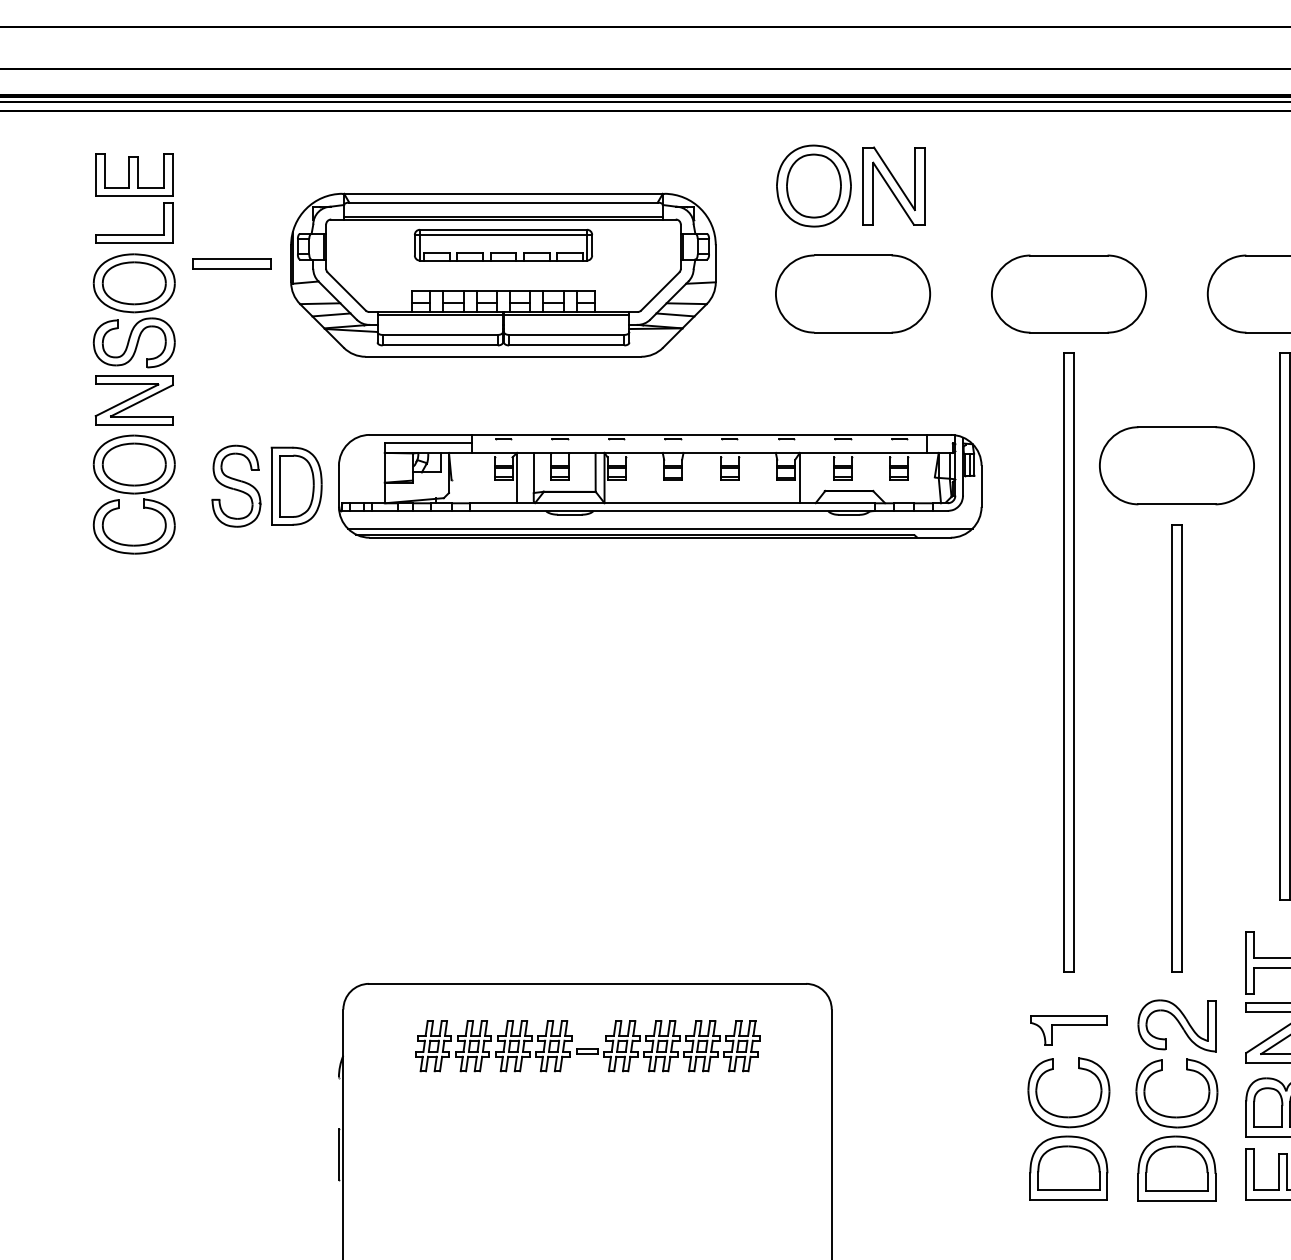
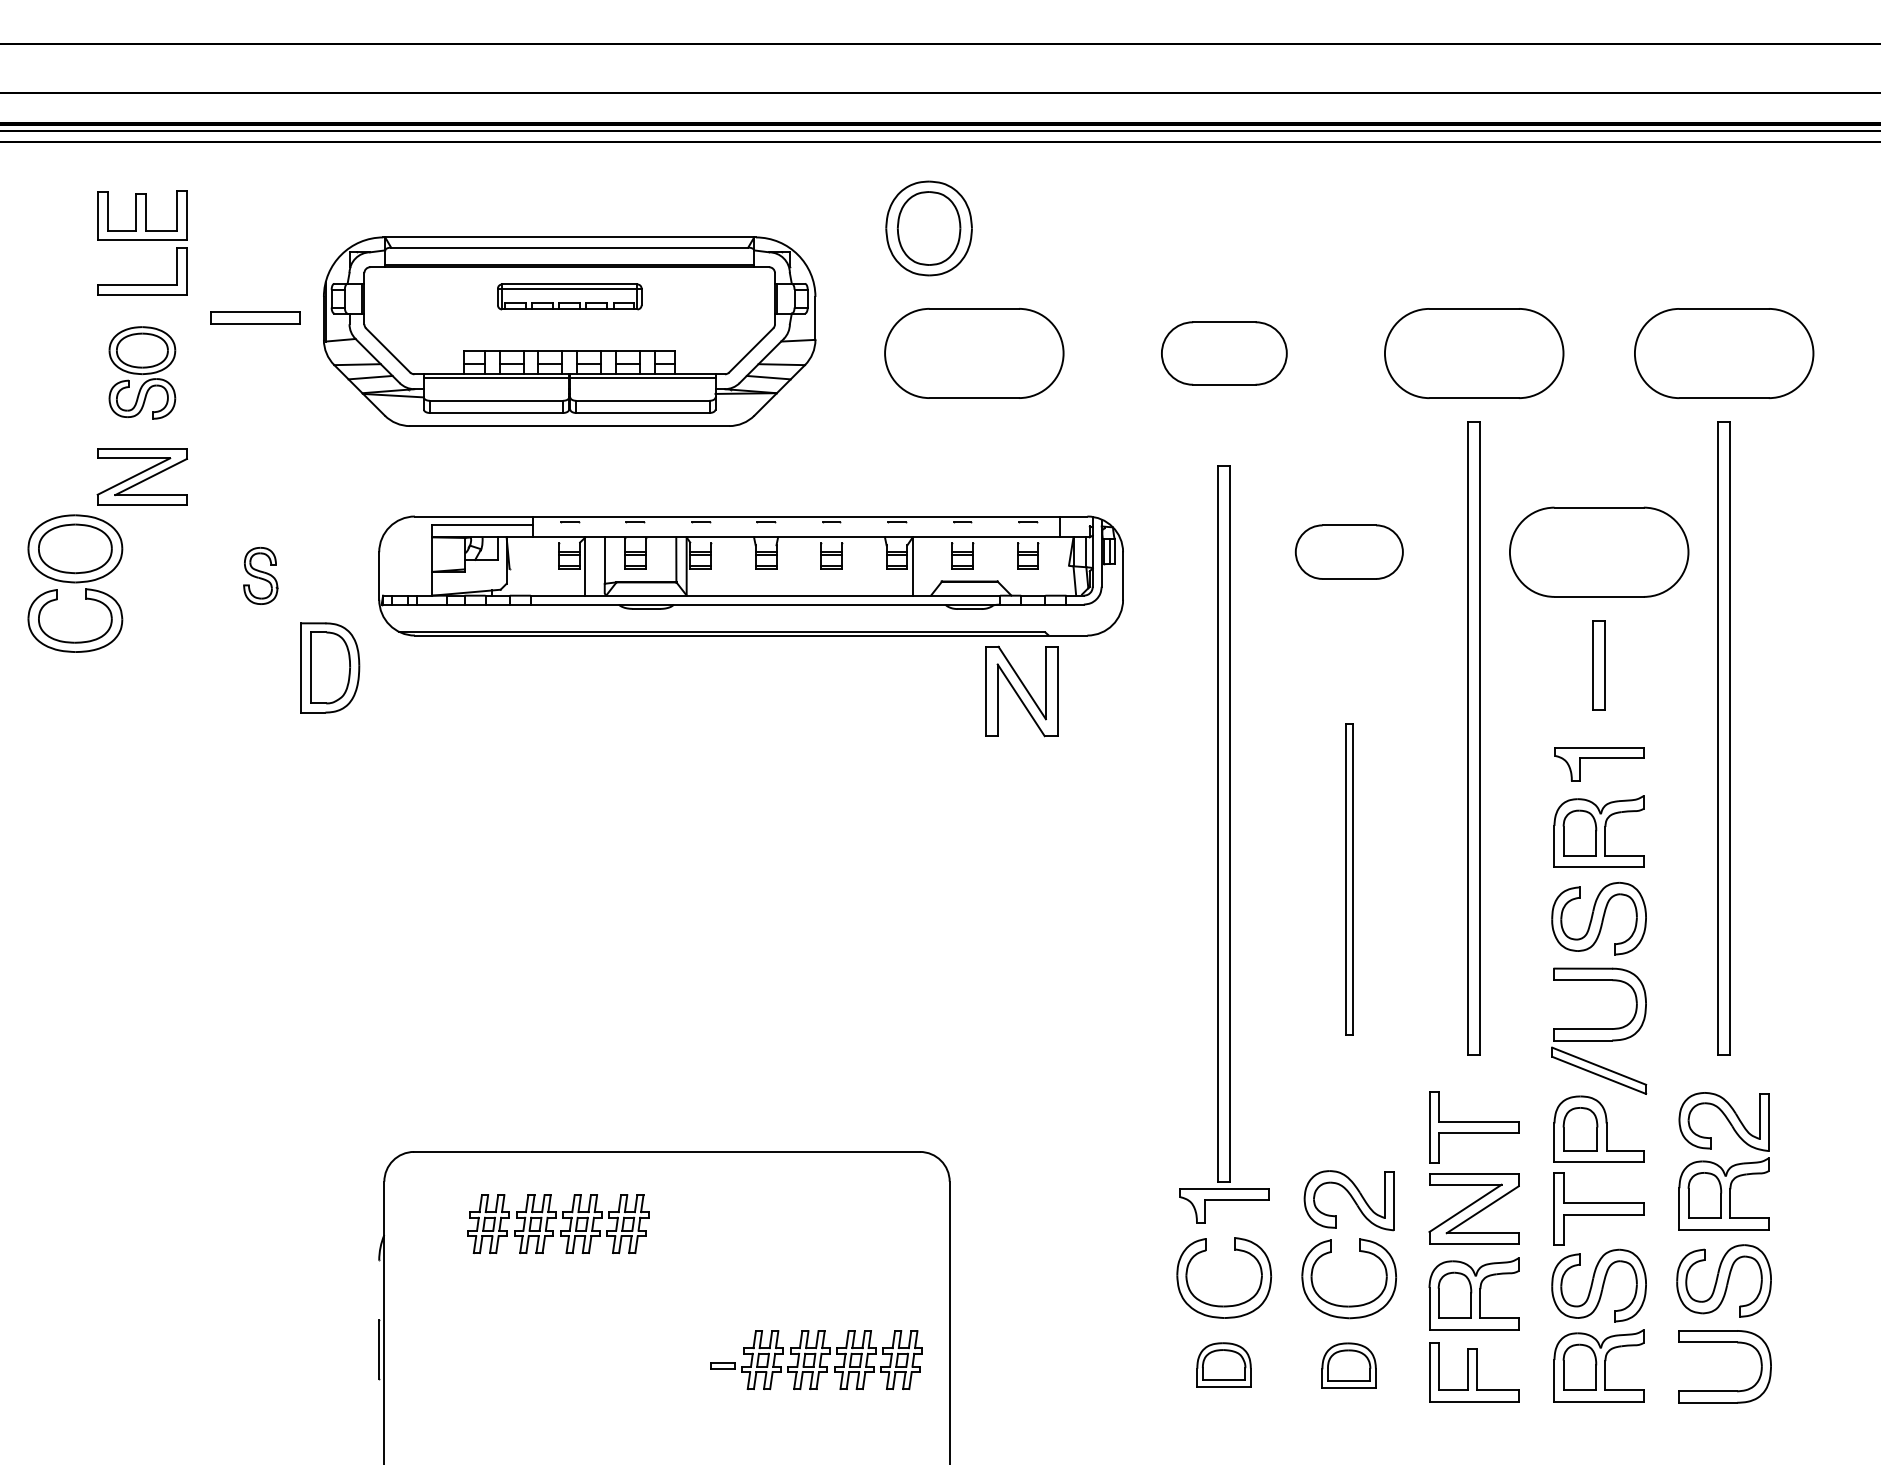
part: (893, 186) -> (1021, 691), moved
part: (503, 244) -> (569, 296), size x0.7
part: (1069, 294) -> (1224, 353), size x0.7
part: (134, 310) -> (142, 372), size x0.7
part: (1177, 465) -> (1349, 551), size x0.6
part: (236, 485) -> (260, 575), size x0.6
part: (296, 485) -> (330, 667), moved
part: (134, 494) -> (75, 583), moved
line: (659, 529) -> (750, 625), removed
part: (1068, 662) -> (1223, 823), moved
part: (1176, 748) -> (1348, 879), size x0.6
part: (668, 1046) -> (816, 1360), moved
part: (1068, 1167) -> (1223, 1364), size x0.6
part: (1176, 1168) -> (1348, 1365), size x0.6

